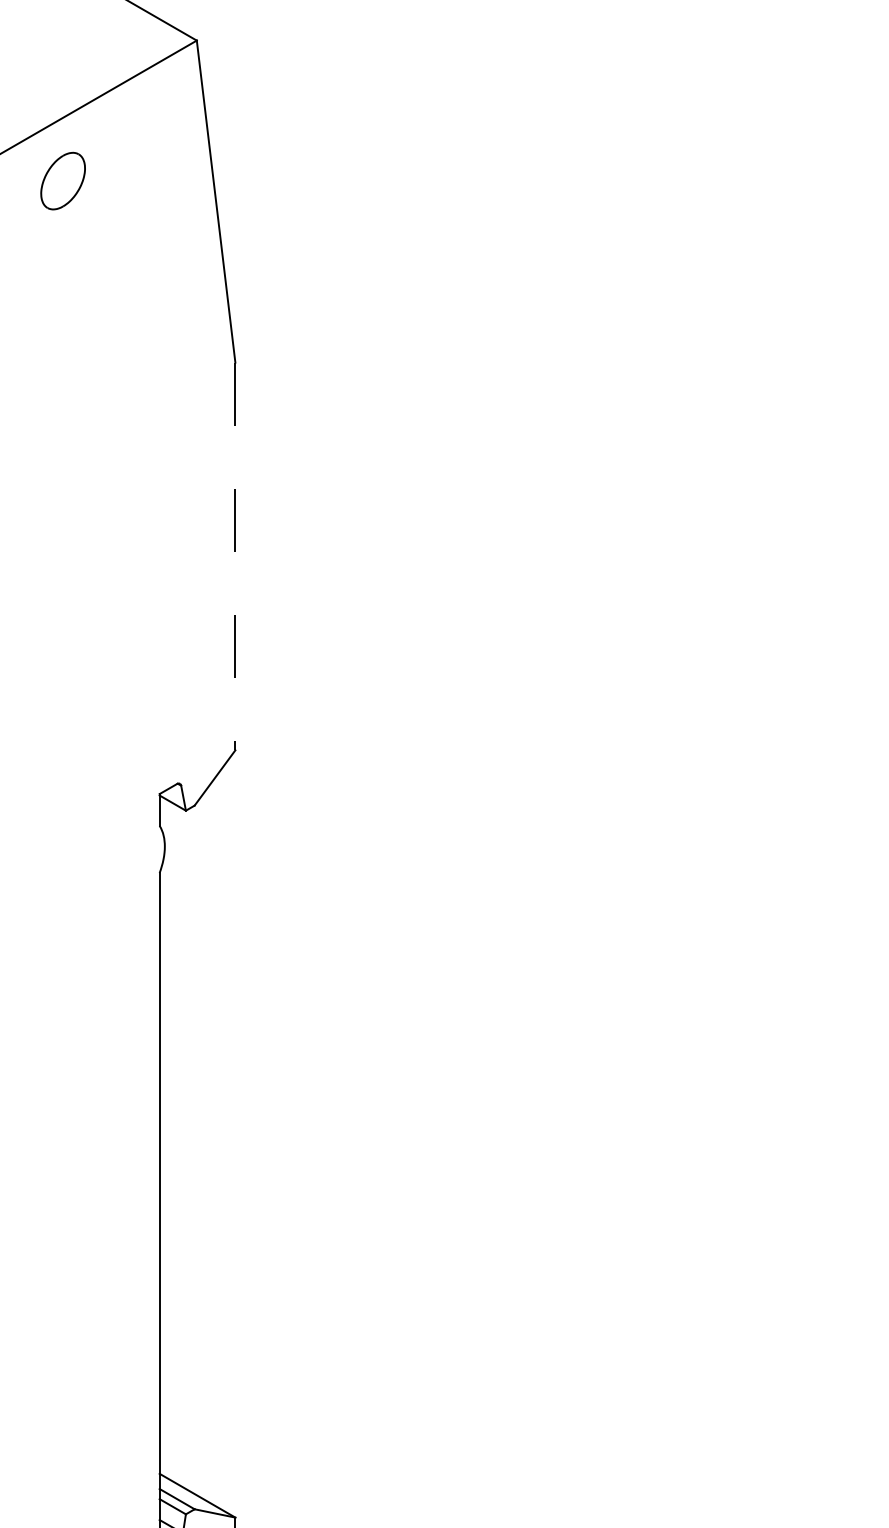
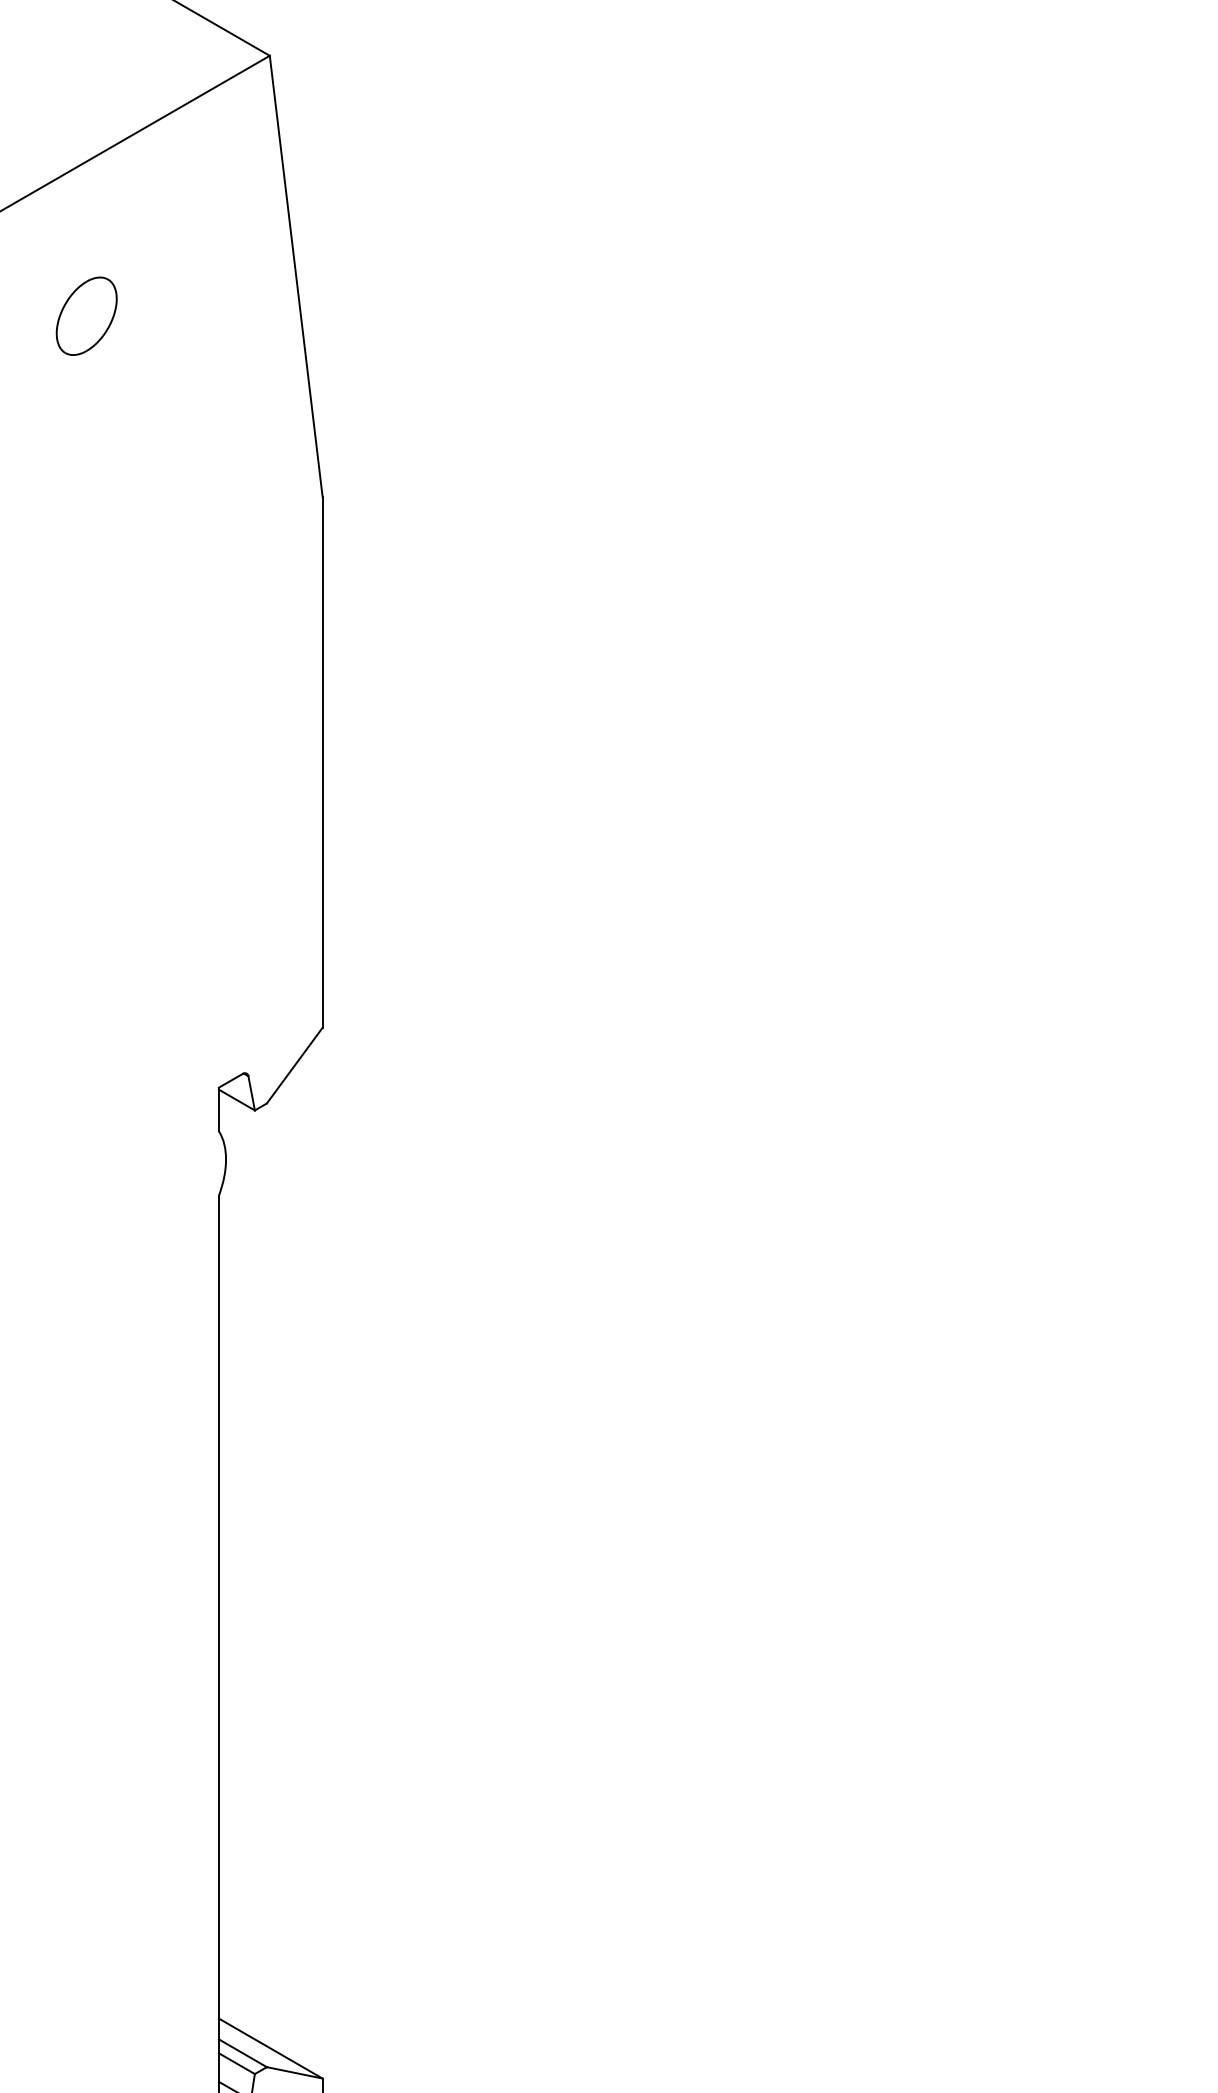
part: (62, 180) -> (86, 315), moved
line: (235, 556) -> (322, 762), dashed -> solid

